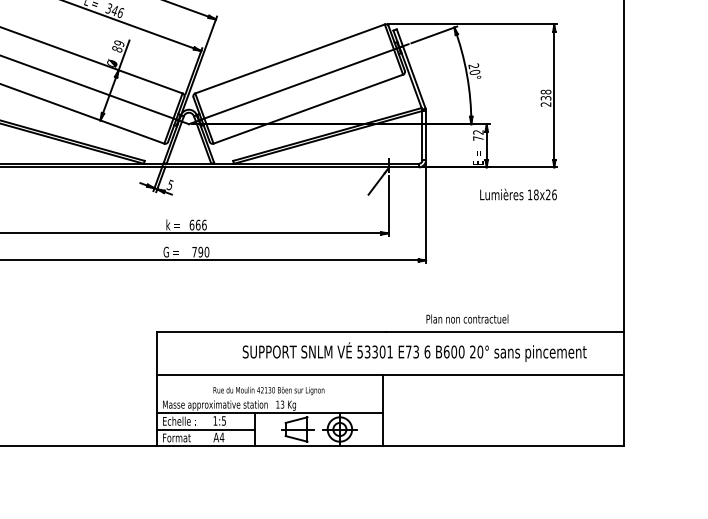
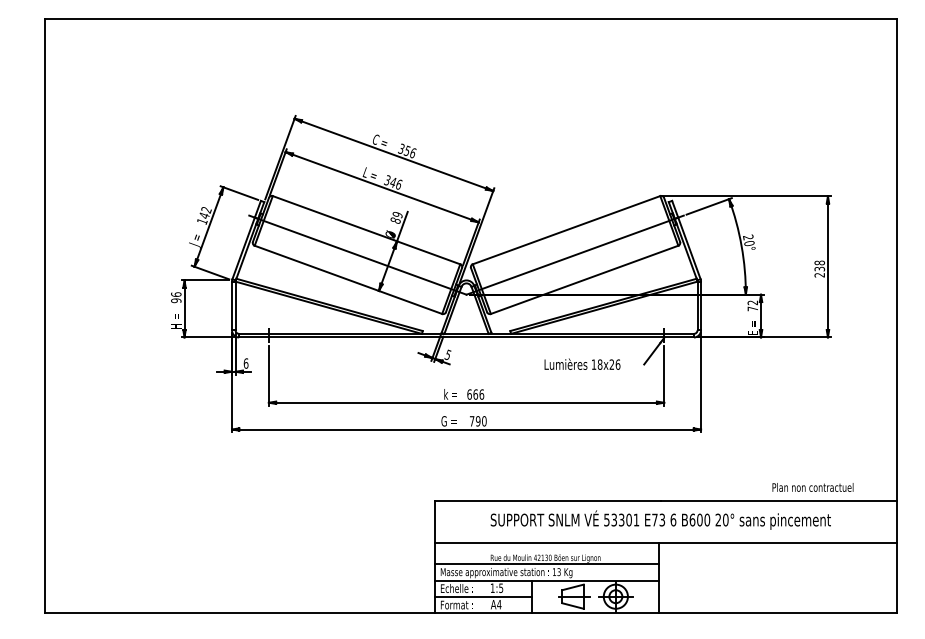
text: (518, 193) -> (582, 363), moved
text: (466, 319) -> (812, 487), moved
text: (414, 351) -> (660, 519), moved
line: (269, 396) -> (546, 564), added

